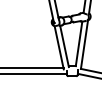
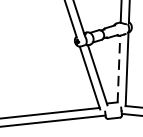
line: (79, 43) -> (119, 68), solid -> dashed

